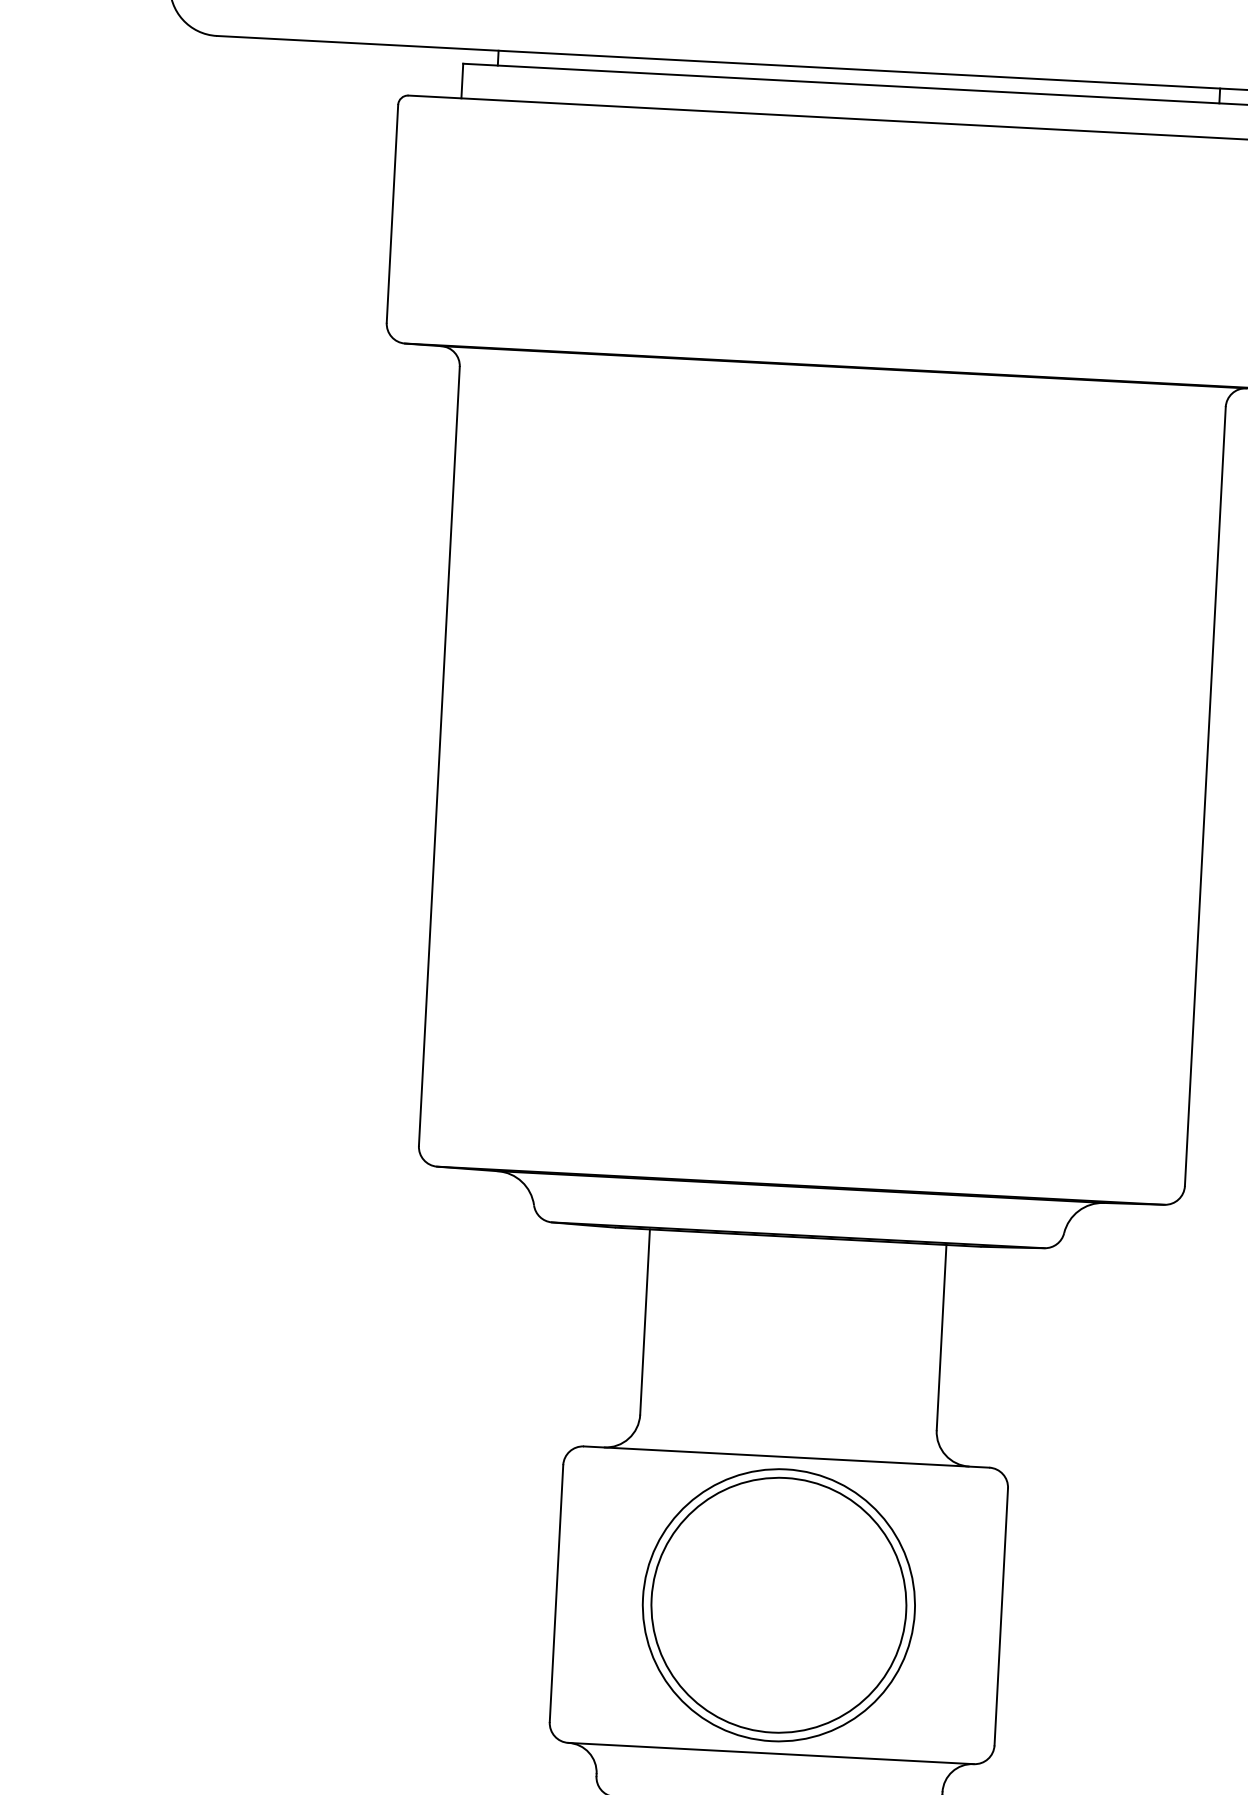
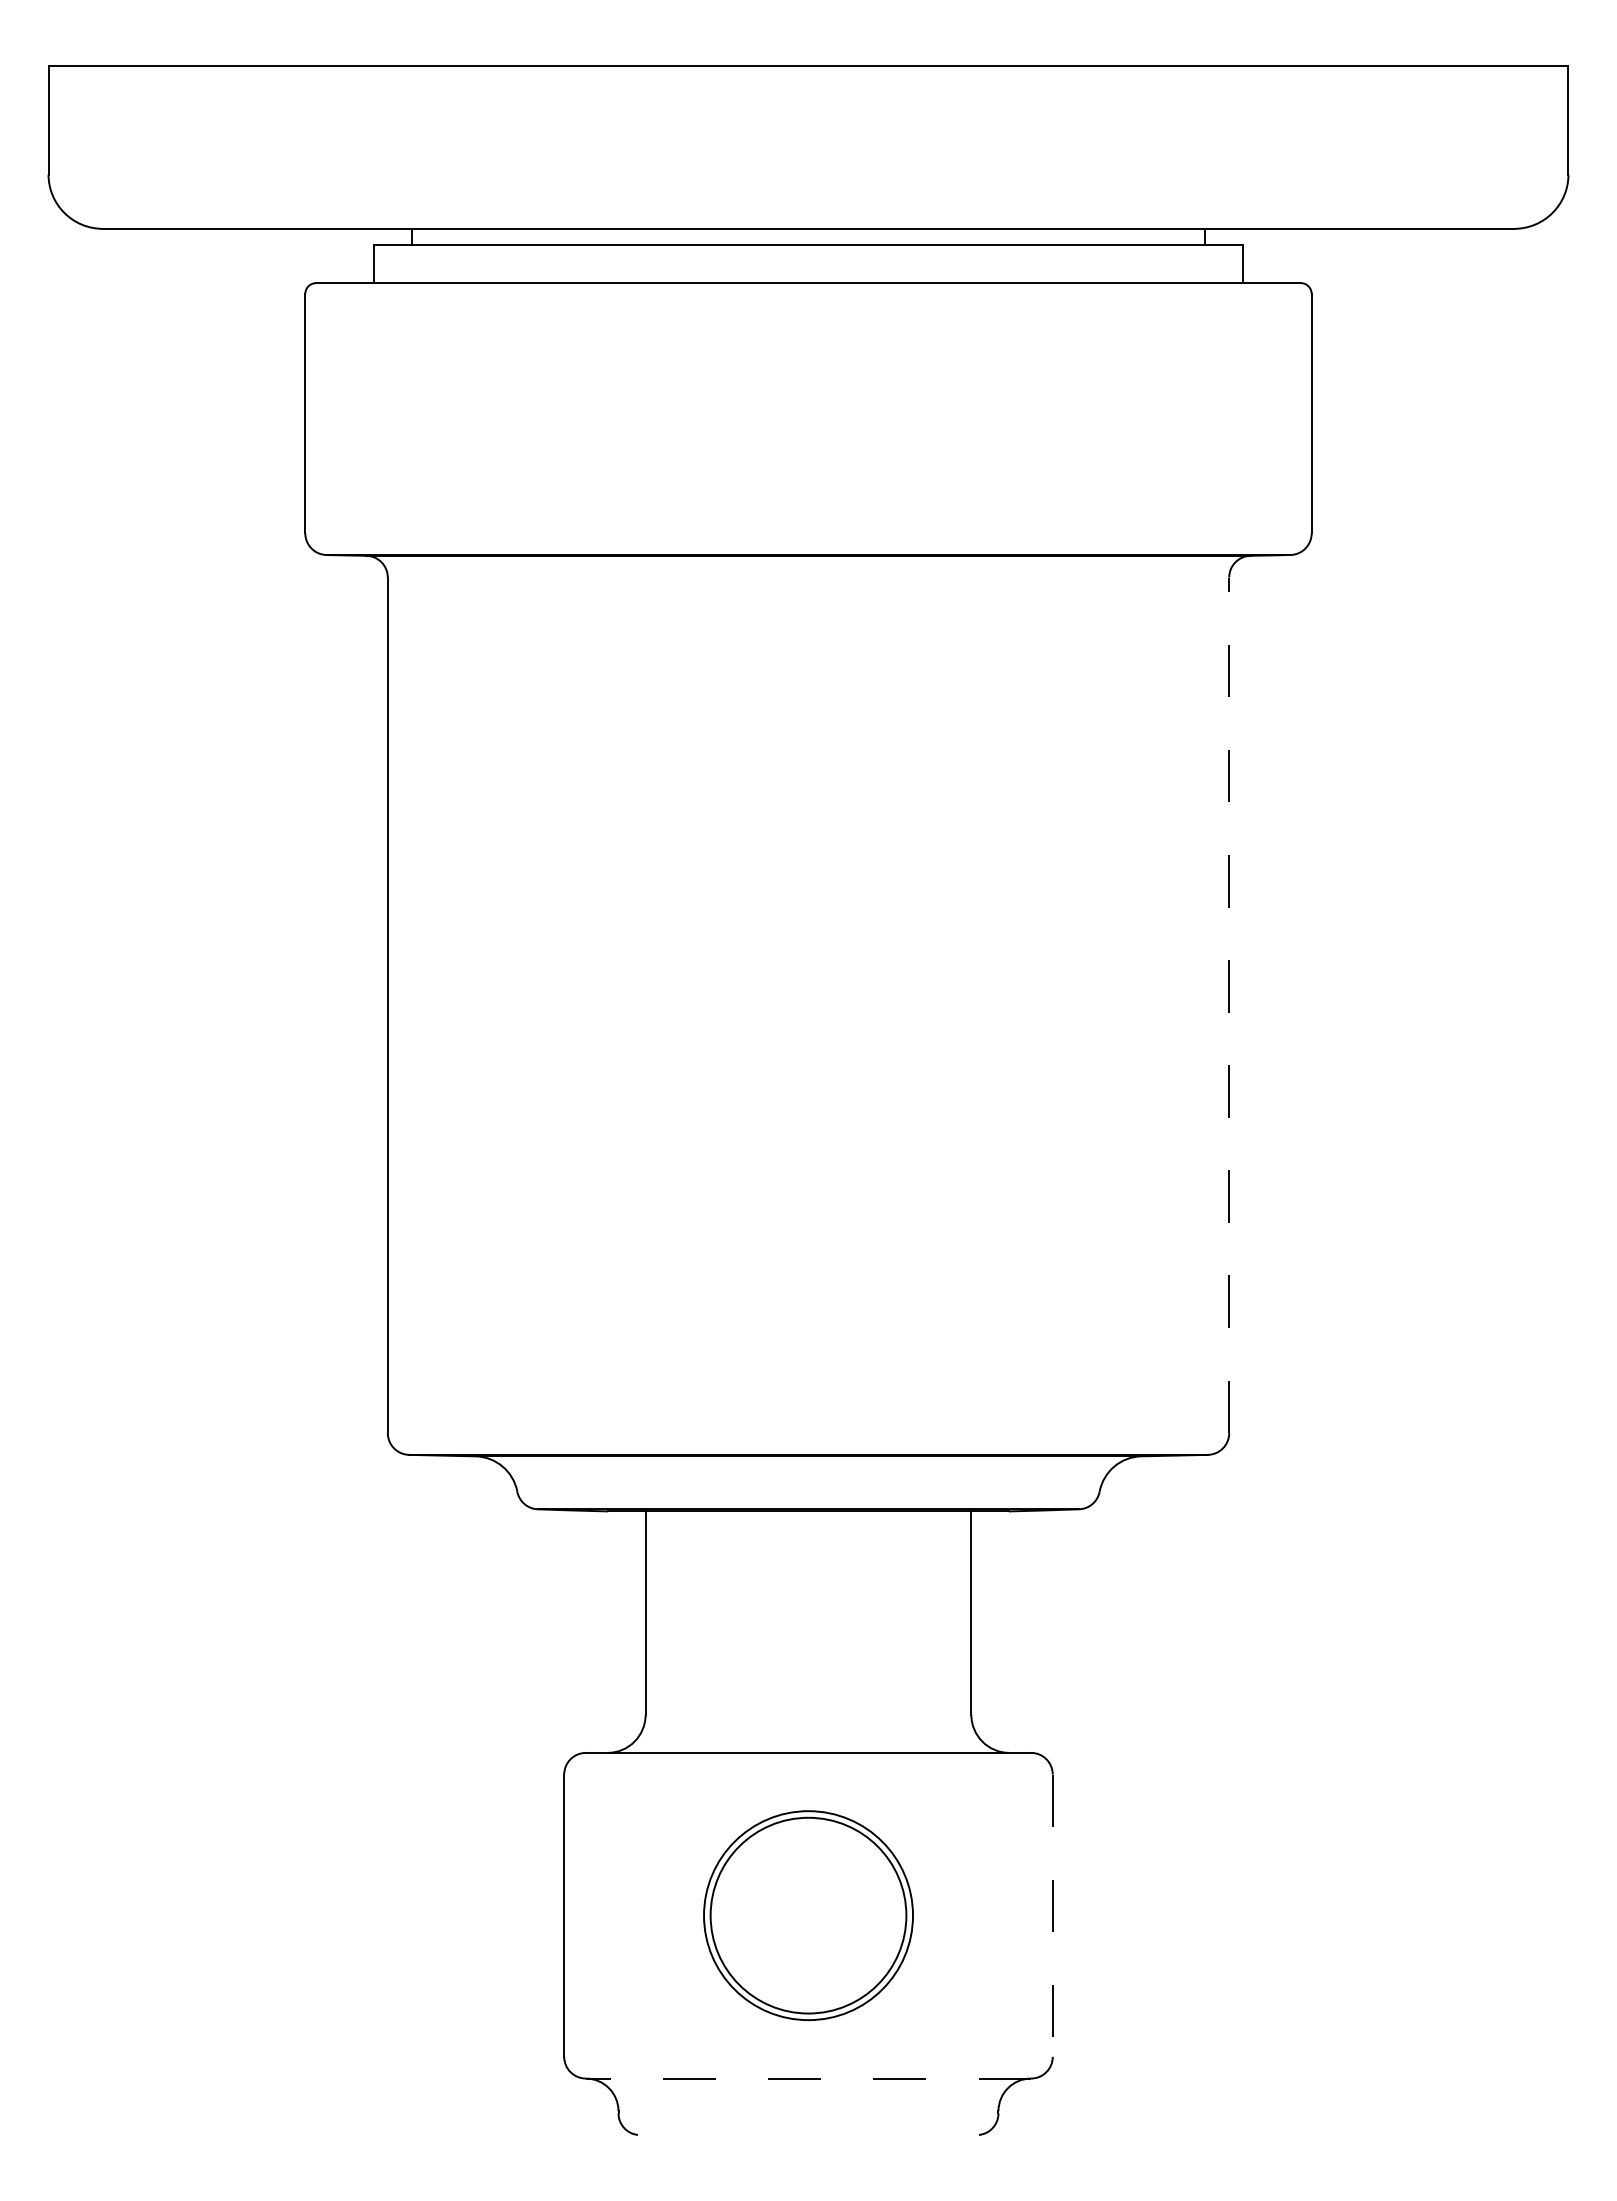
line: (1205, 796) -> (1229, 1005), solid -> dashed
part: (778, 1605) -> (808, 1915), size x0.7
line: (1000, 1617) -> (1052, 1916), solid -> dashed
line: (771, 1753) -> (808, 2078), solid -> dashed

